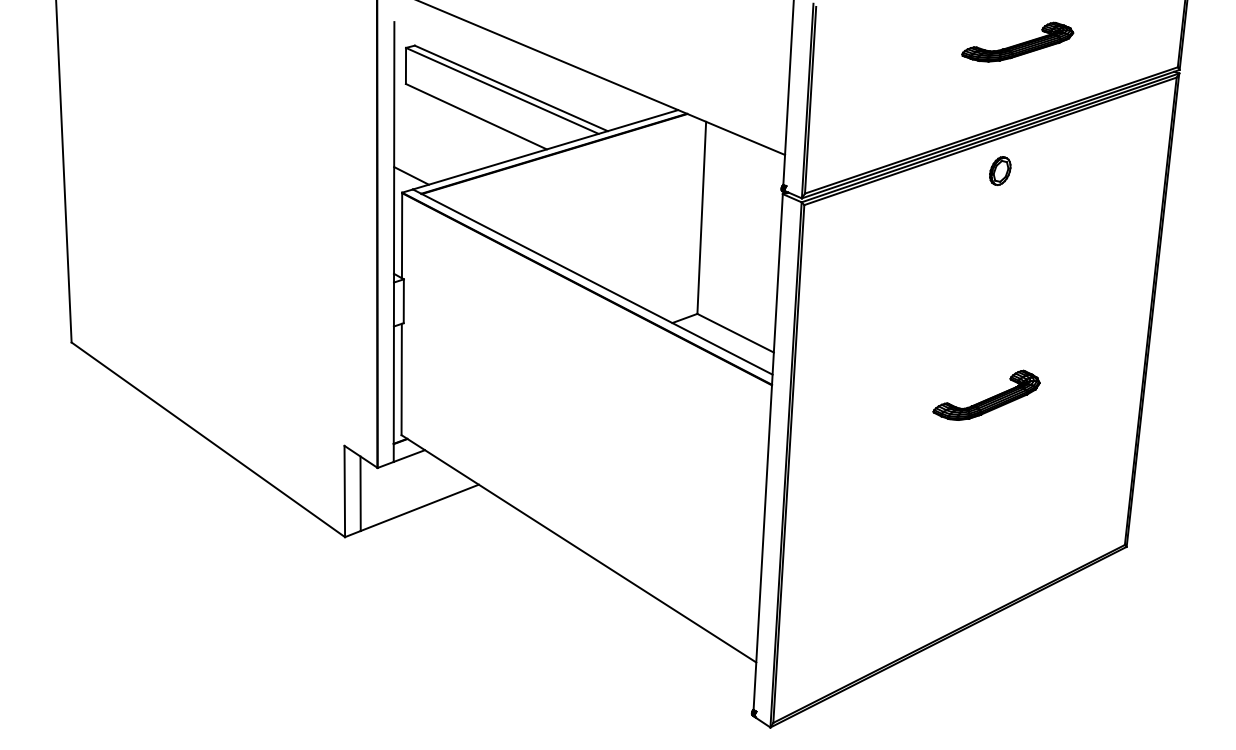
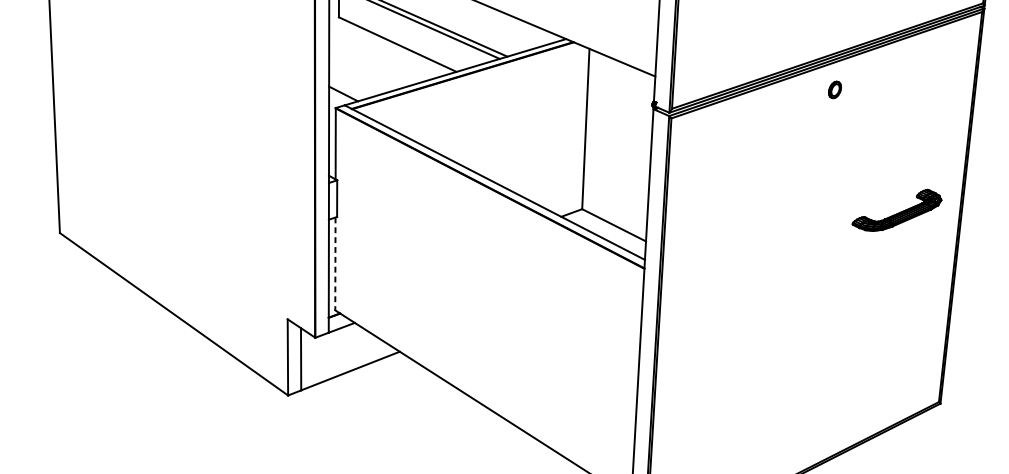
part: (1000, 170) -> (835, 89), size x0.7
line: (401, 379) -> (335, 263), solid -> dashed
part: (986, 394) -> (896, 209), moved

